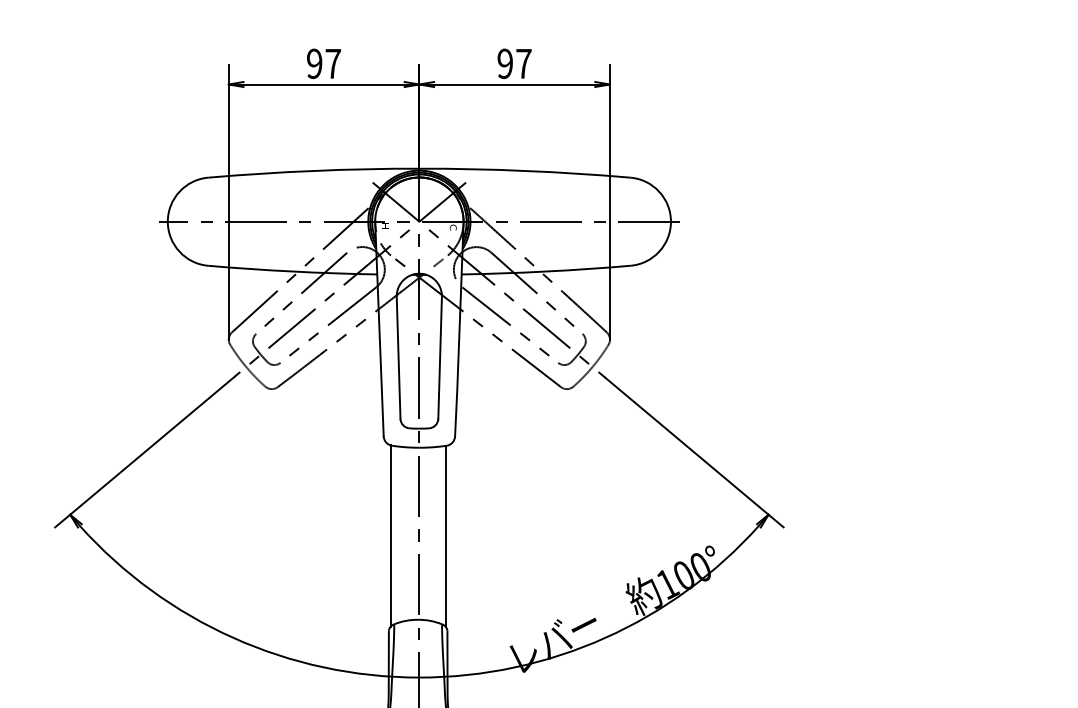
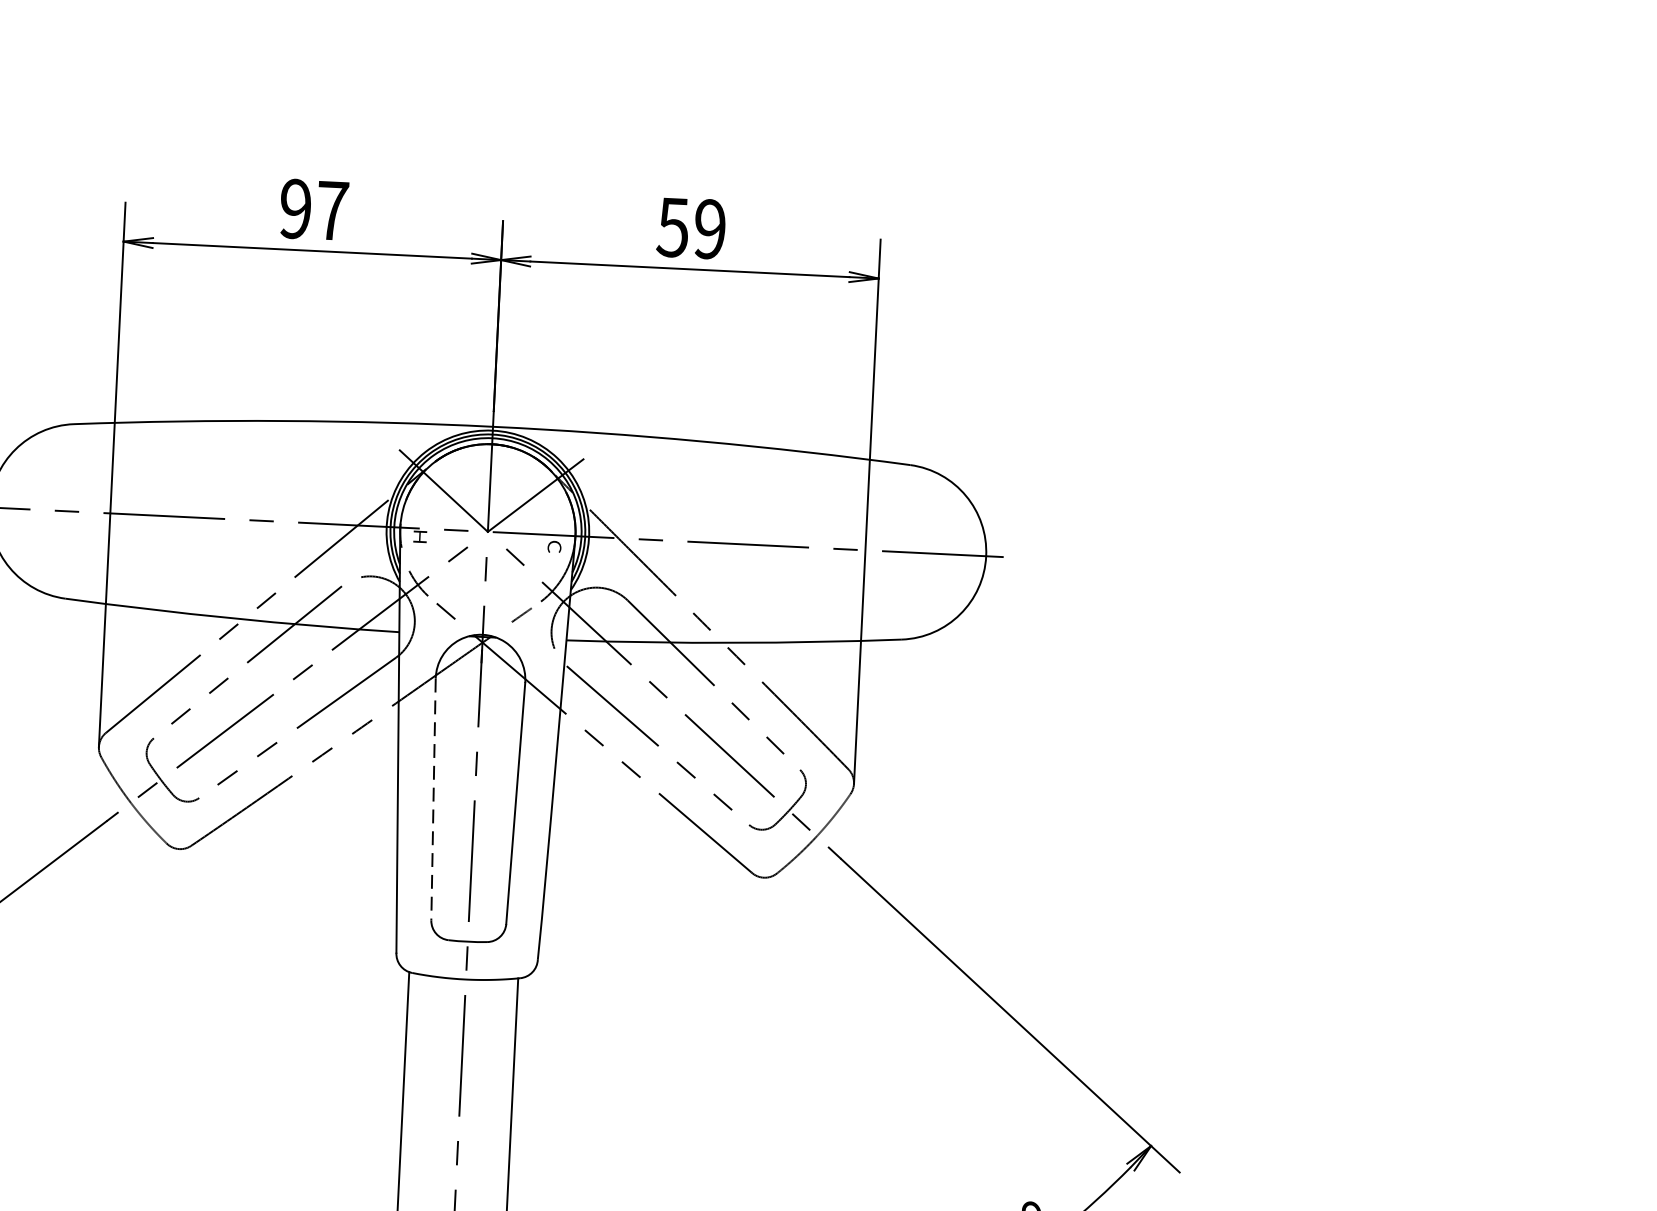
text: (514, 63) -> (691, 227), 97 -> 59
line: (398, 357) -> (433, 798), solid -> dashed

